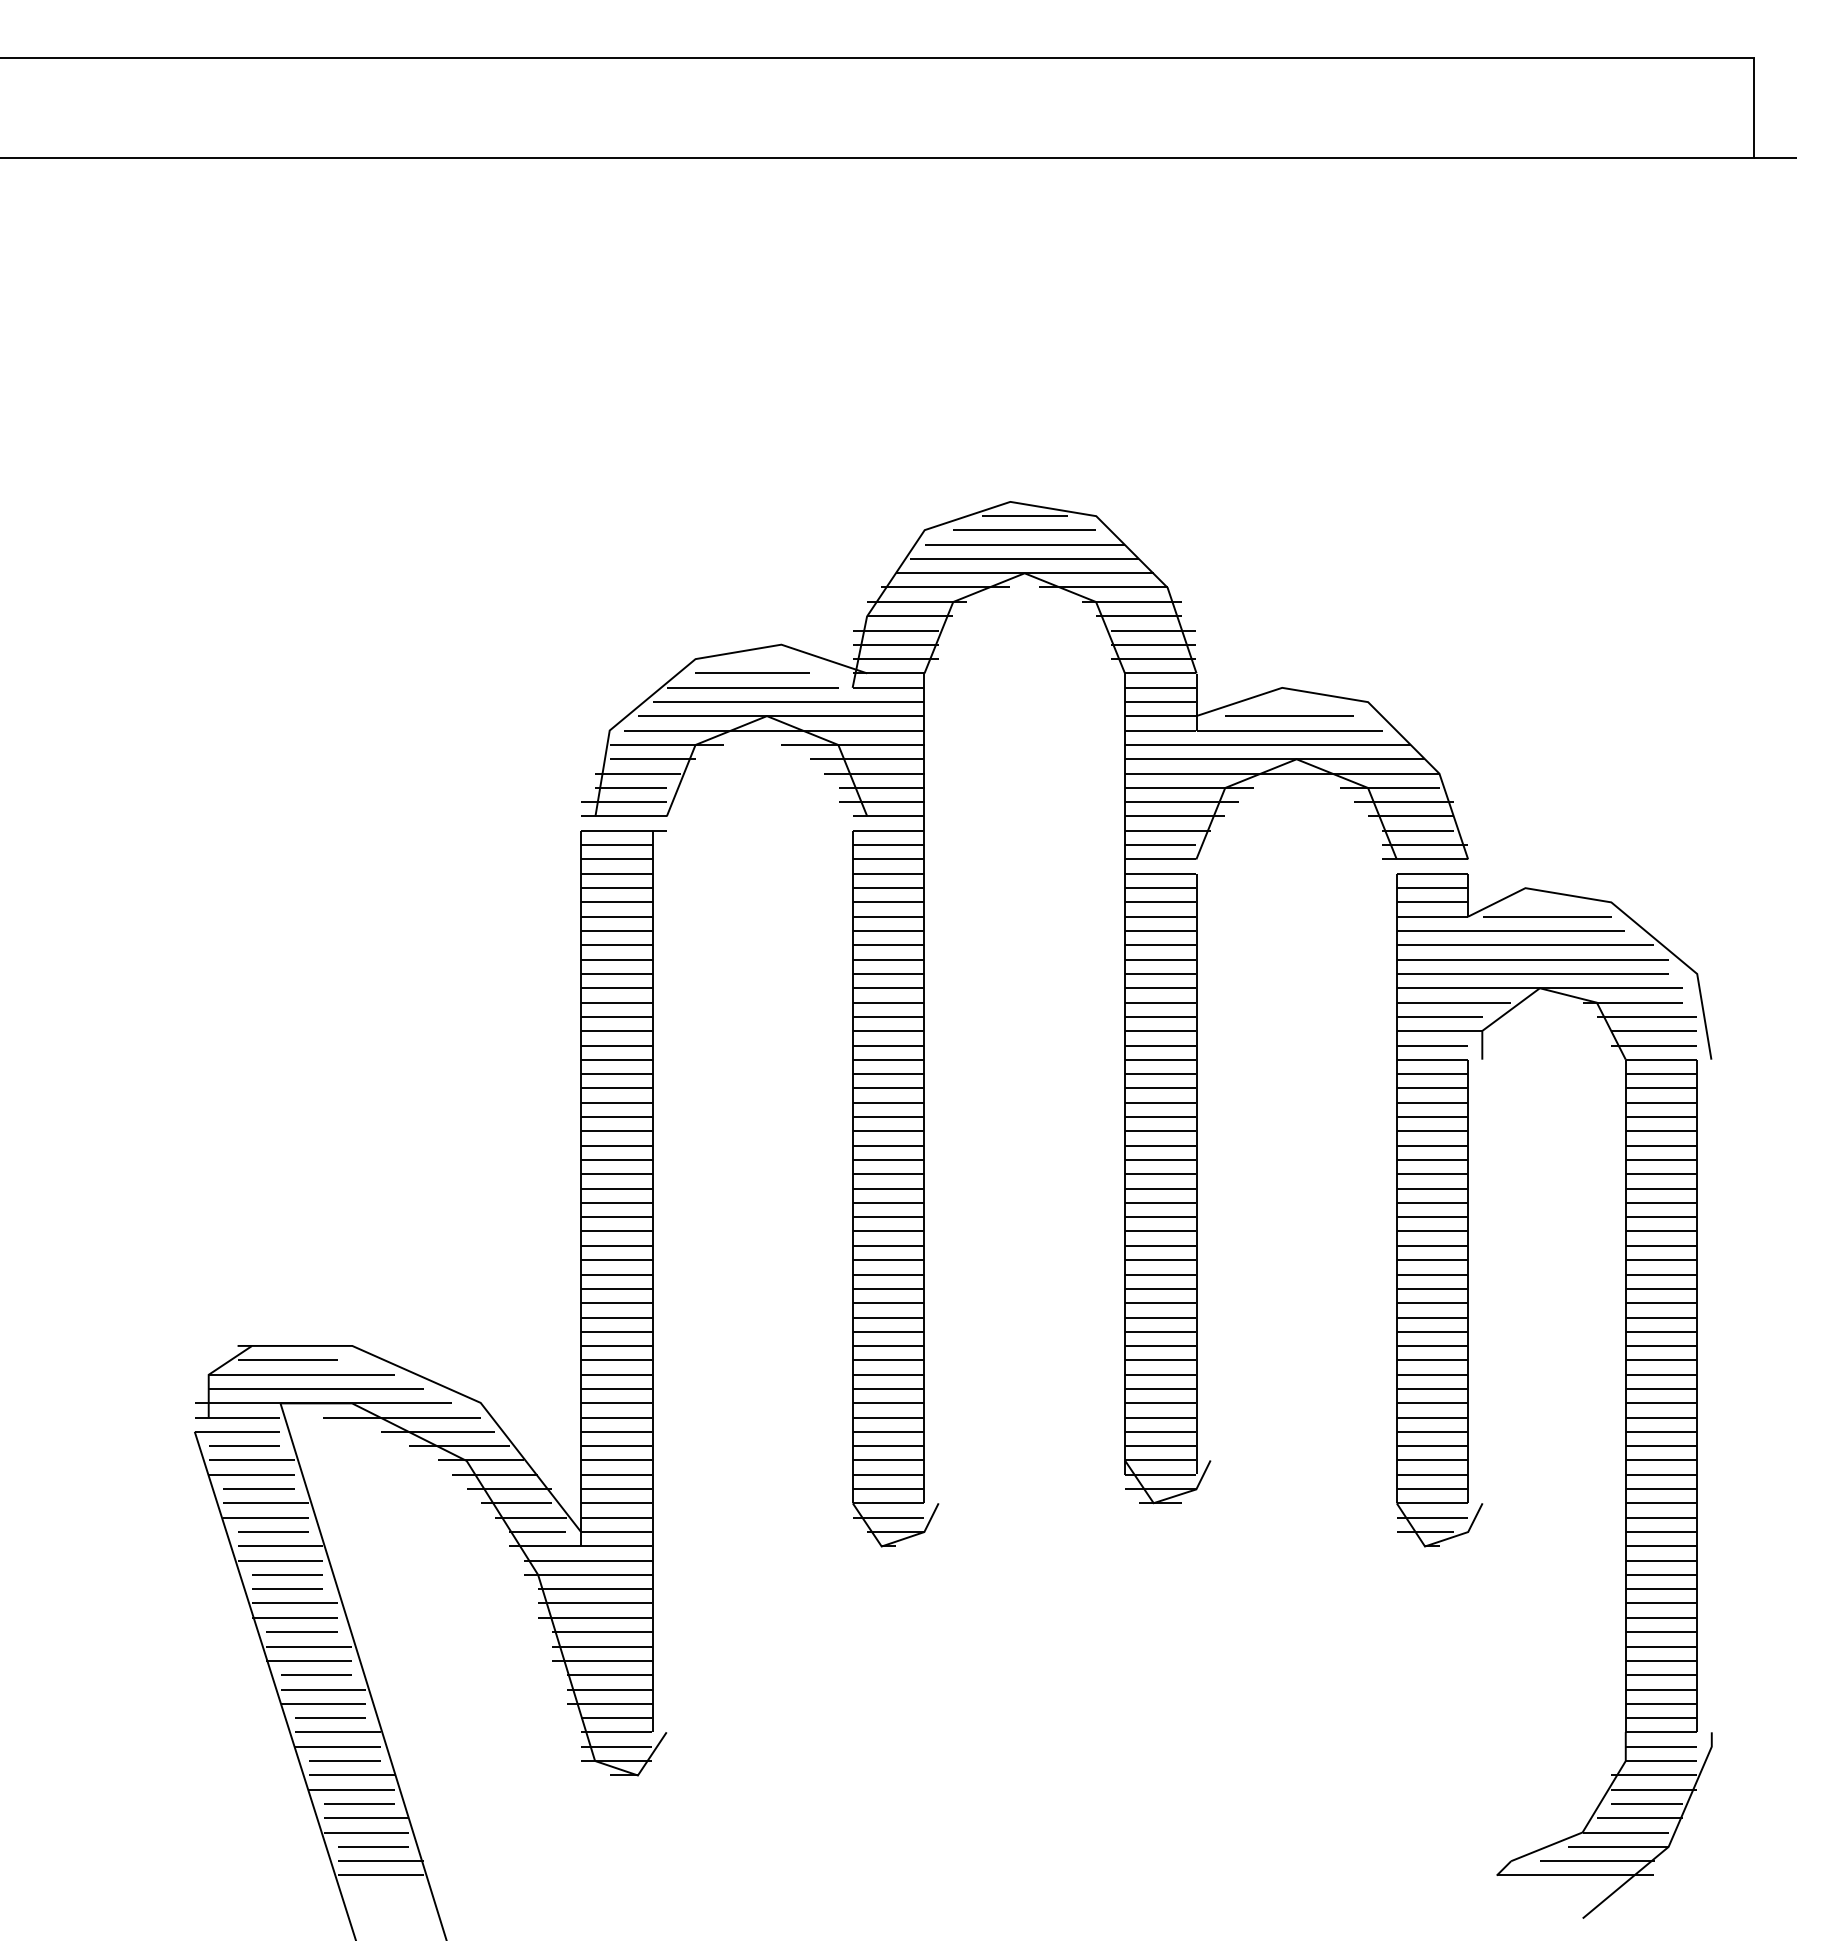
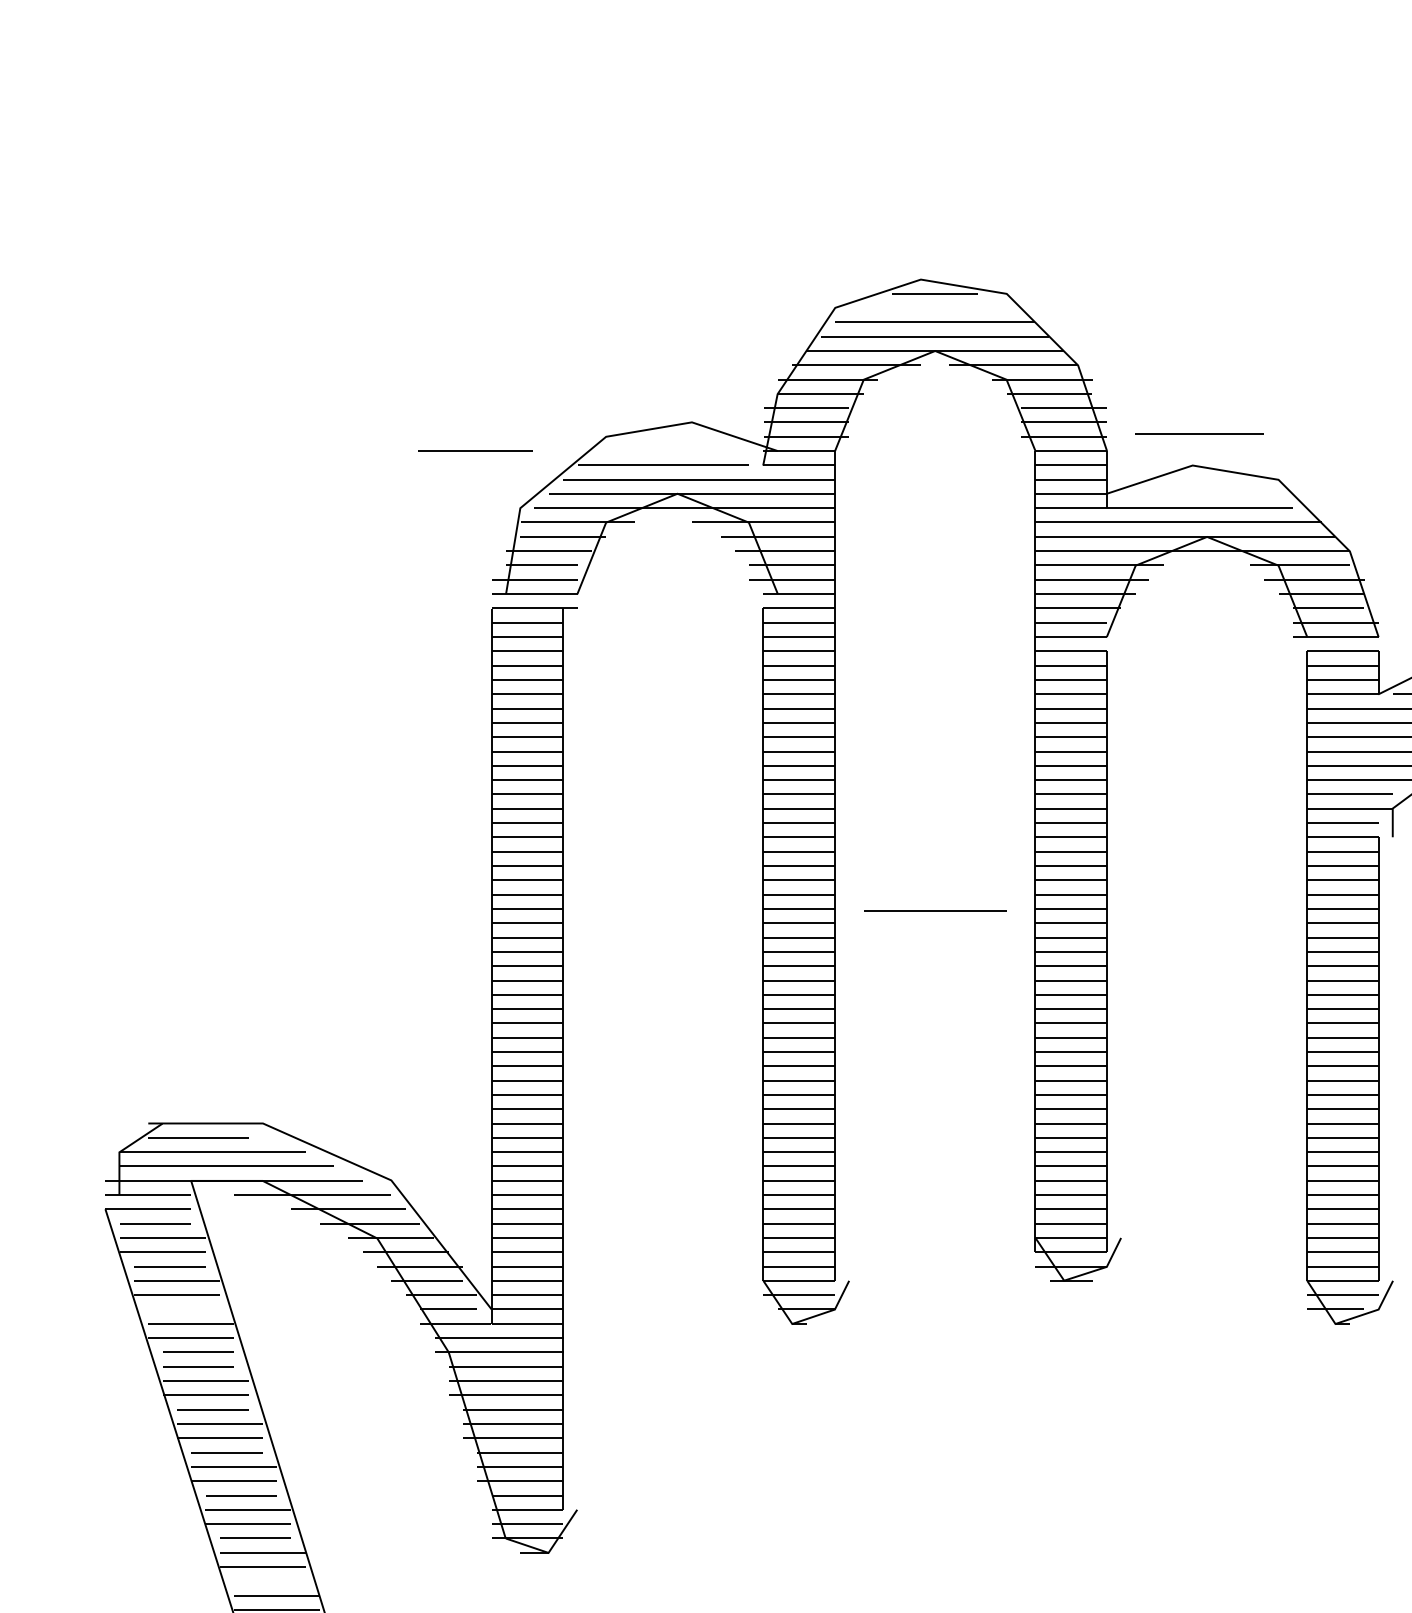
line: (1024, 529) -> (935, 910), moved
line: (752, 672) -> (475, 450), moved
line: (1289, 715) -> (1199, 433), moved
line: (273, 1531) -> (184, 1308), removed
line: (359, 1803) -> (270, 1580), removed

